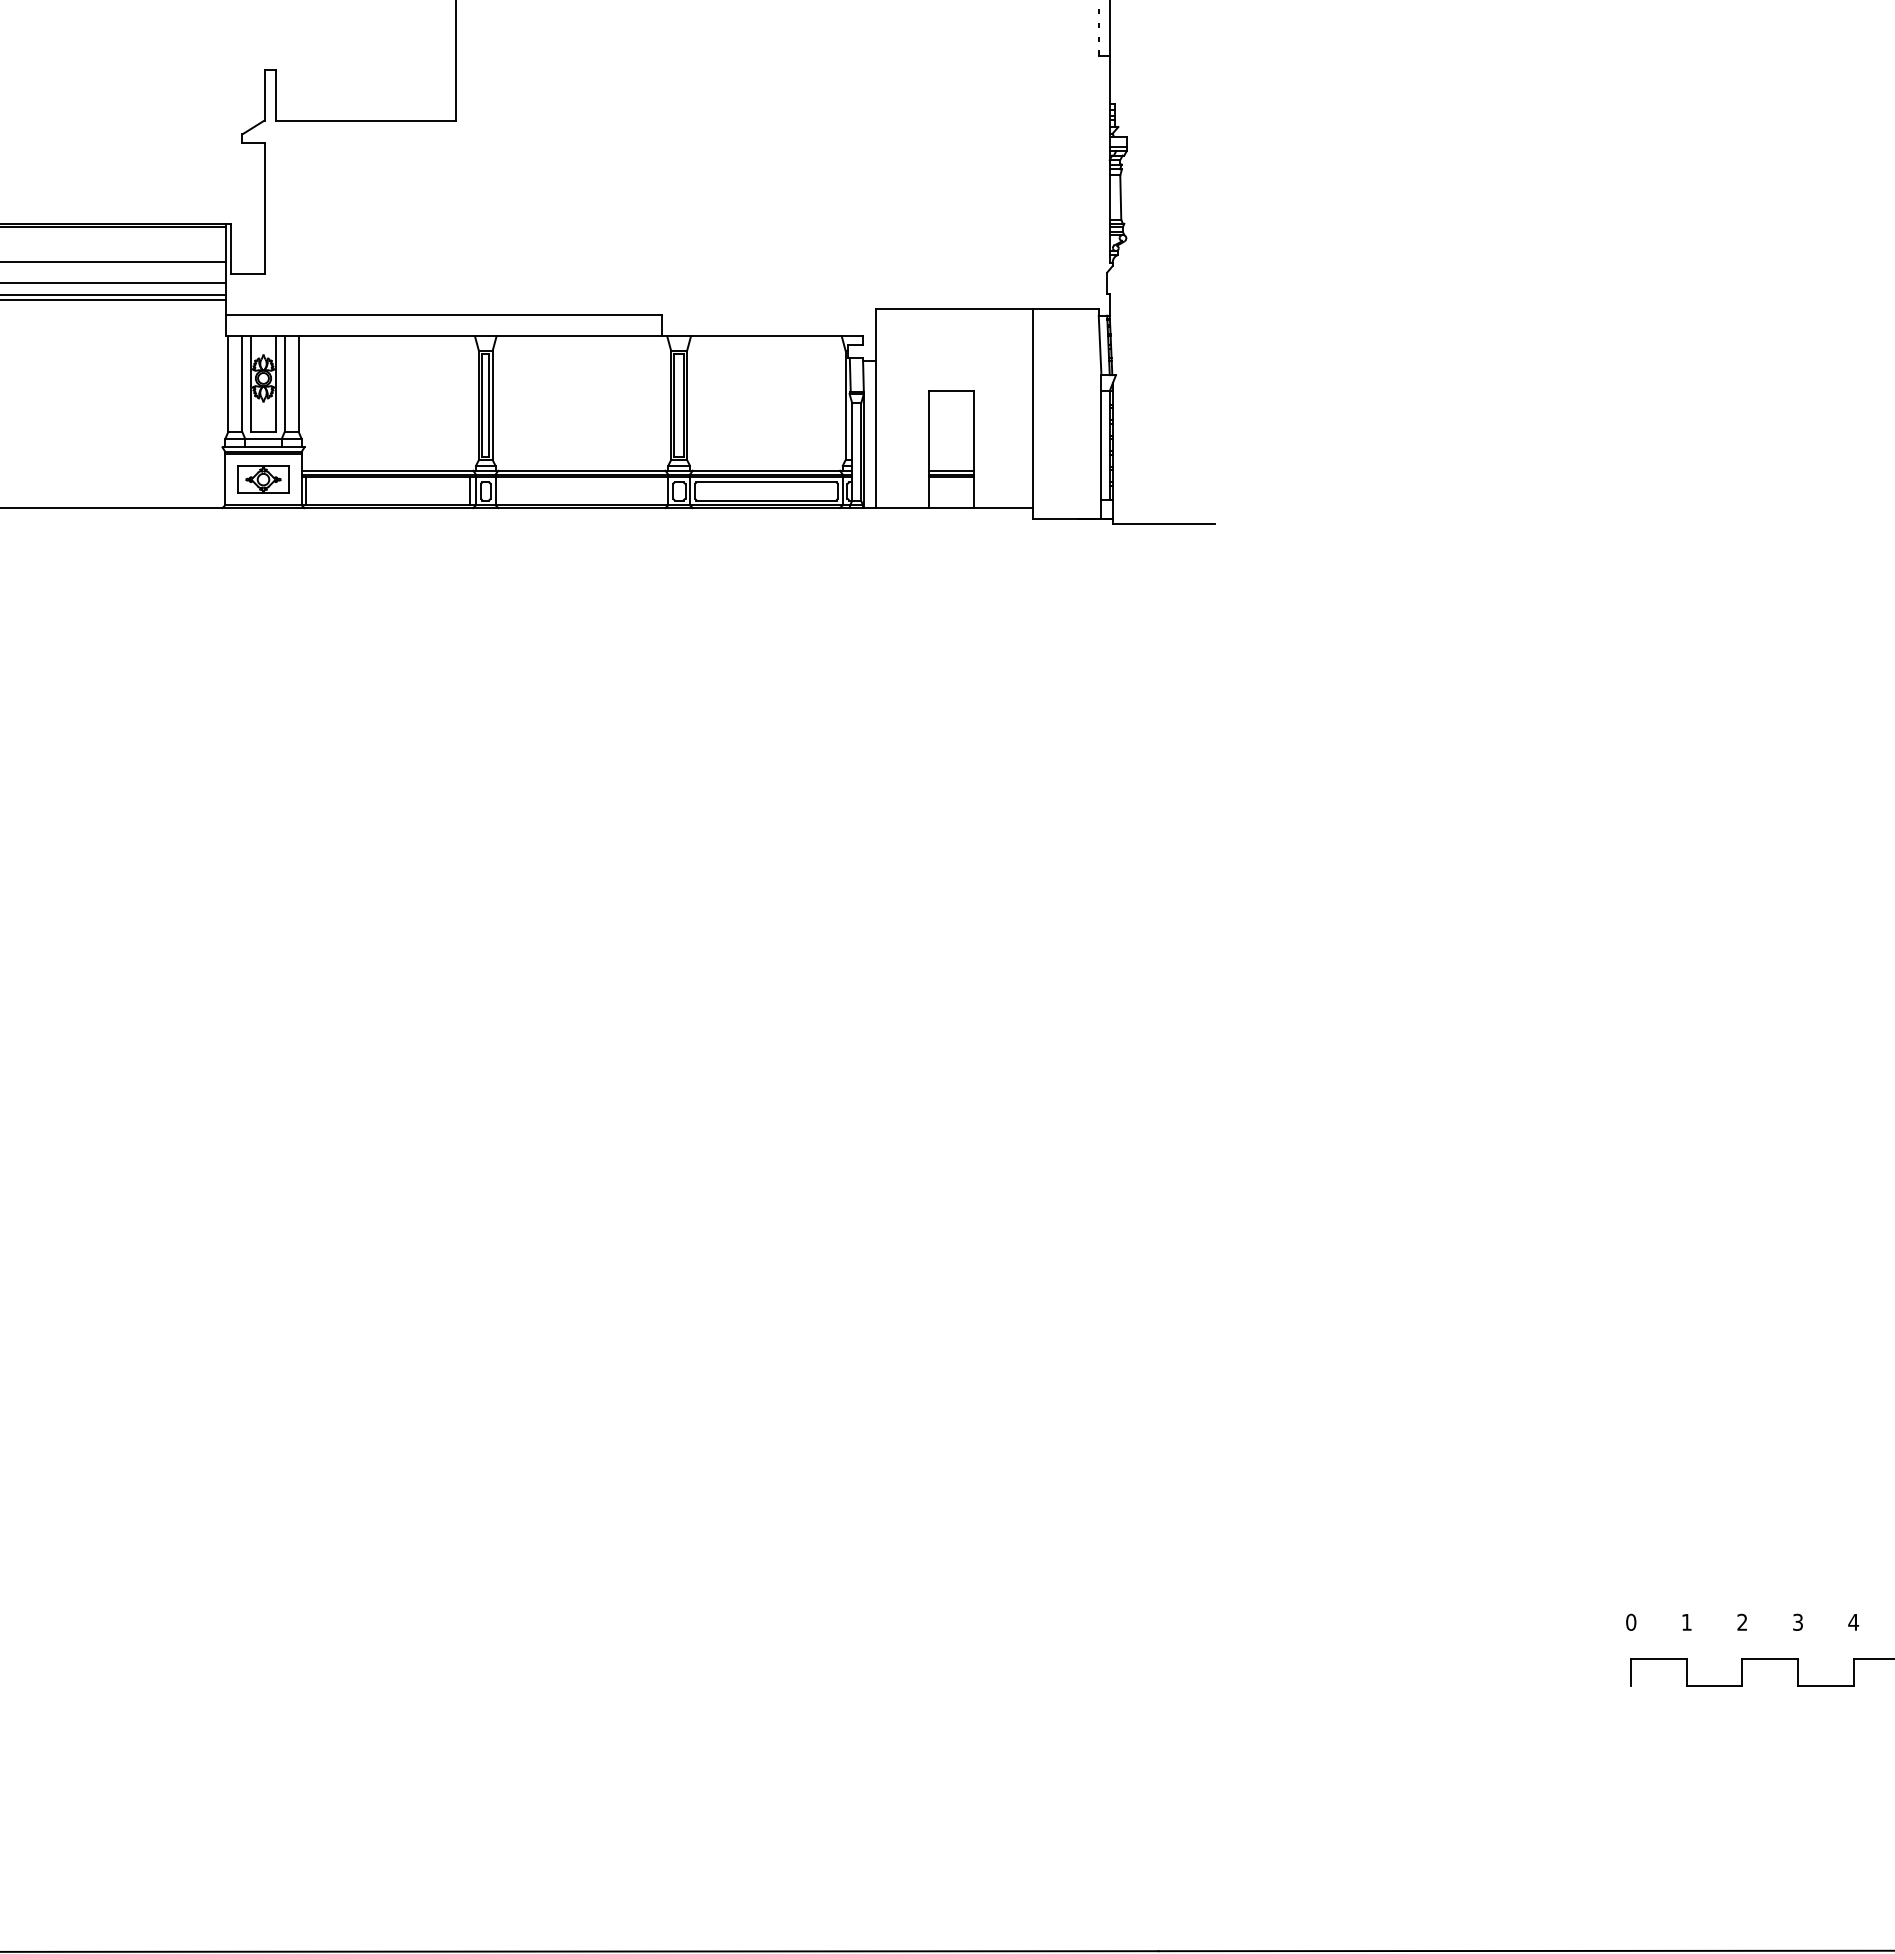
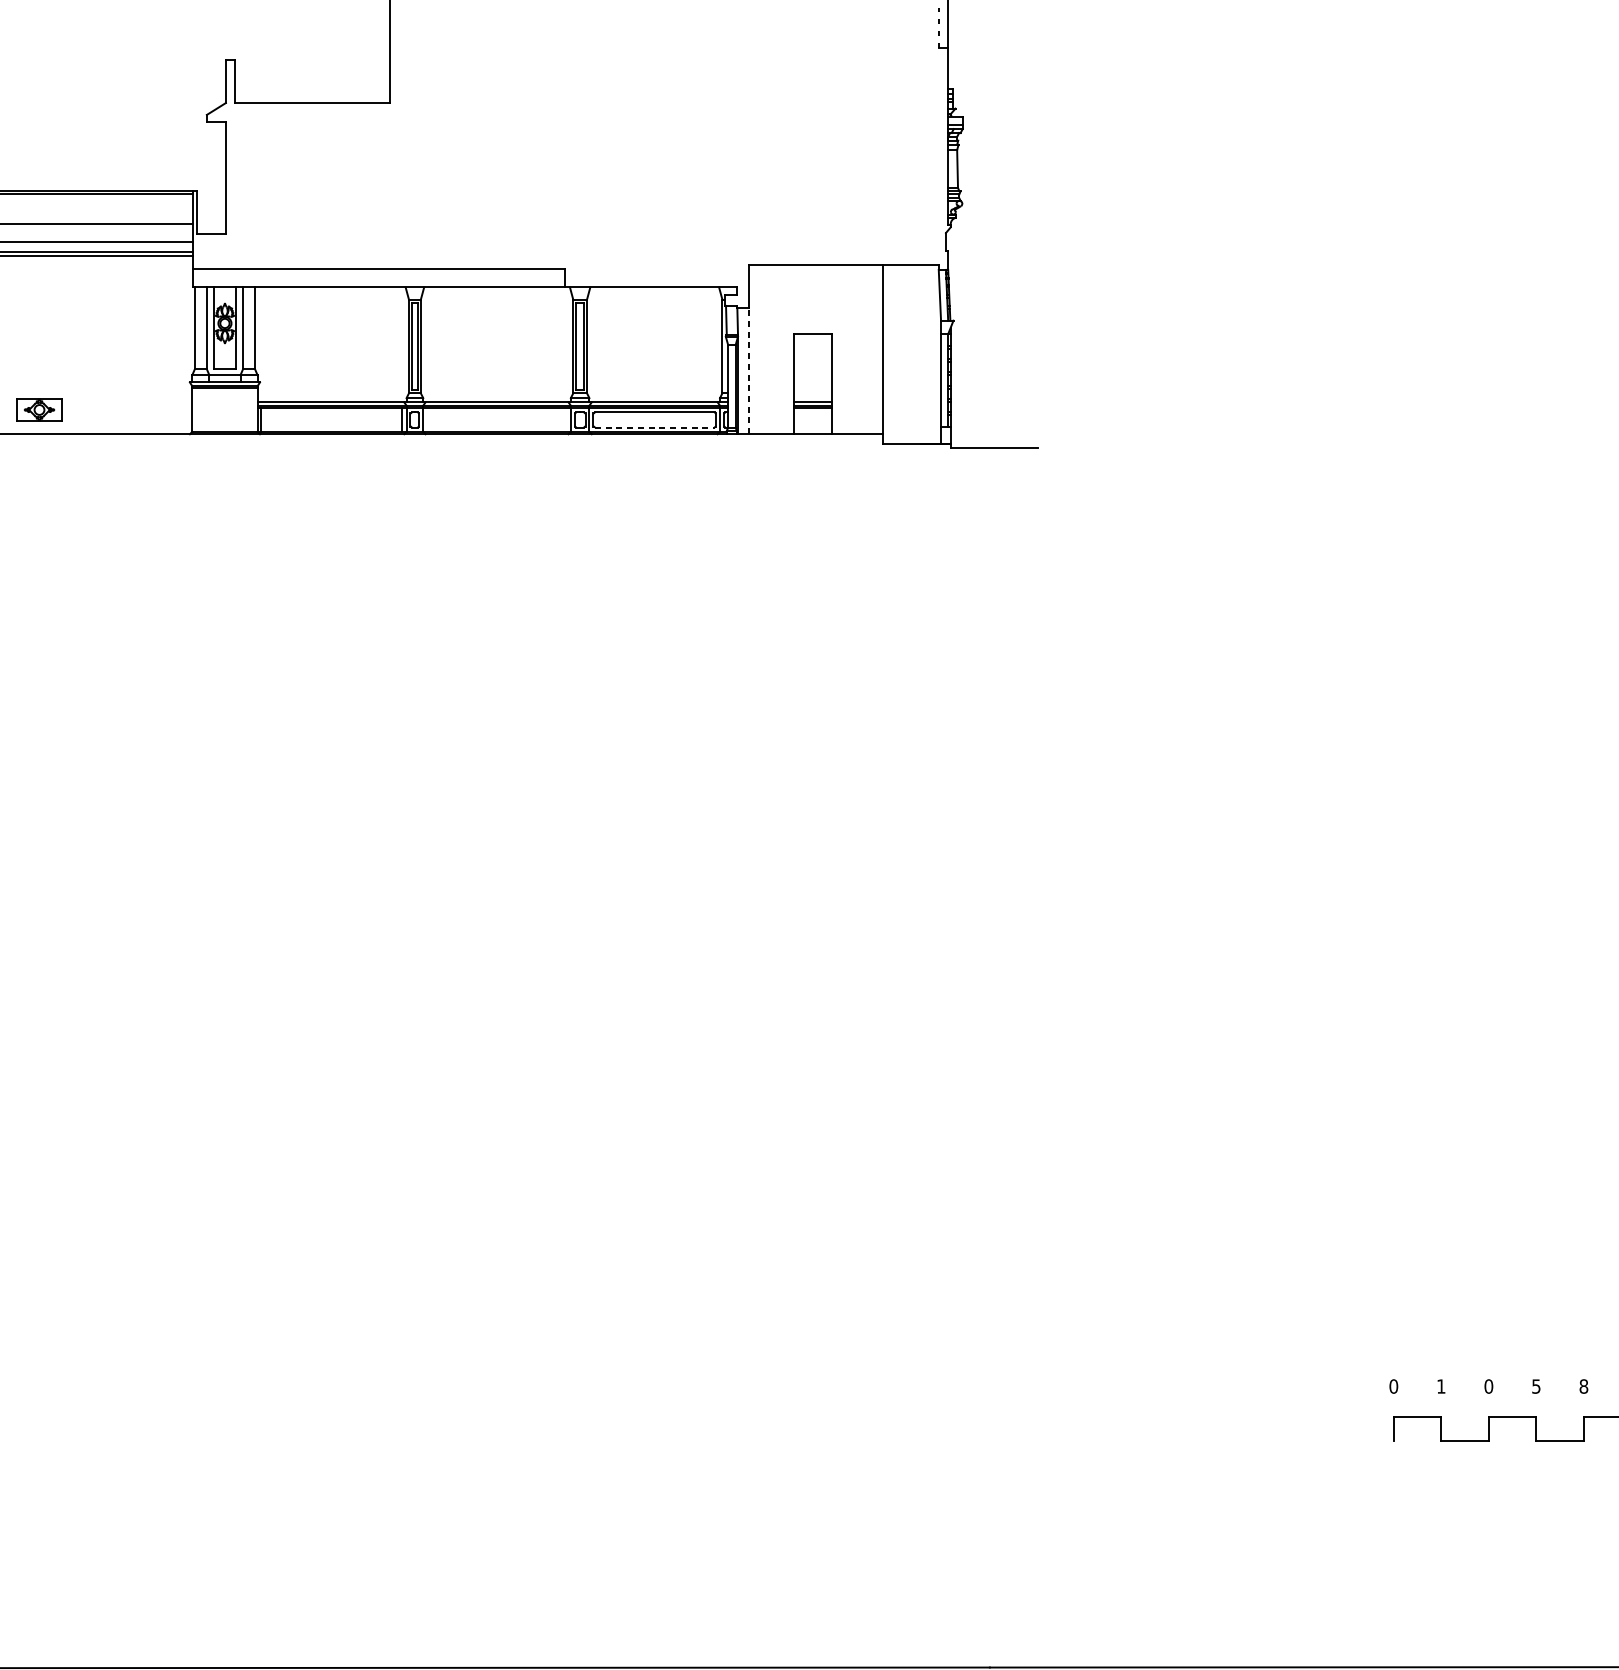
line: (876, 434) -> (748, 371), solid -> dashed
part: (263, 479) -> (39, 409), moved
line: (767, 500) -> (655, 427), solid -> dashed
text: (1742, 1621) -> (1488, 1385), 2 -> 0
text: (1797, 1621) -> (1535, 1385), 3 -> 5
text: (1853, 1621) -> (1583, 1385), 4 -> 8

